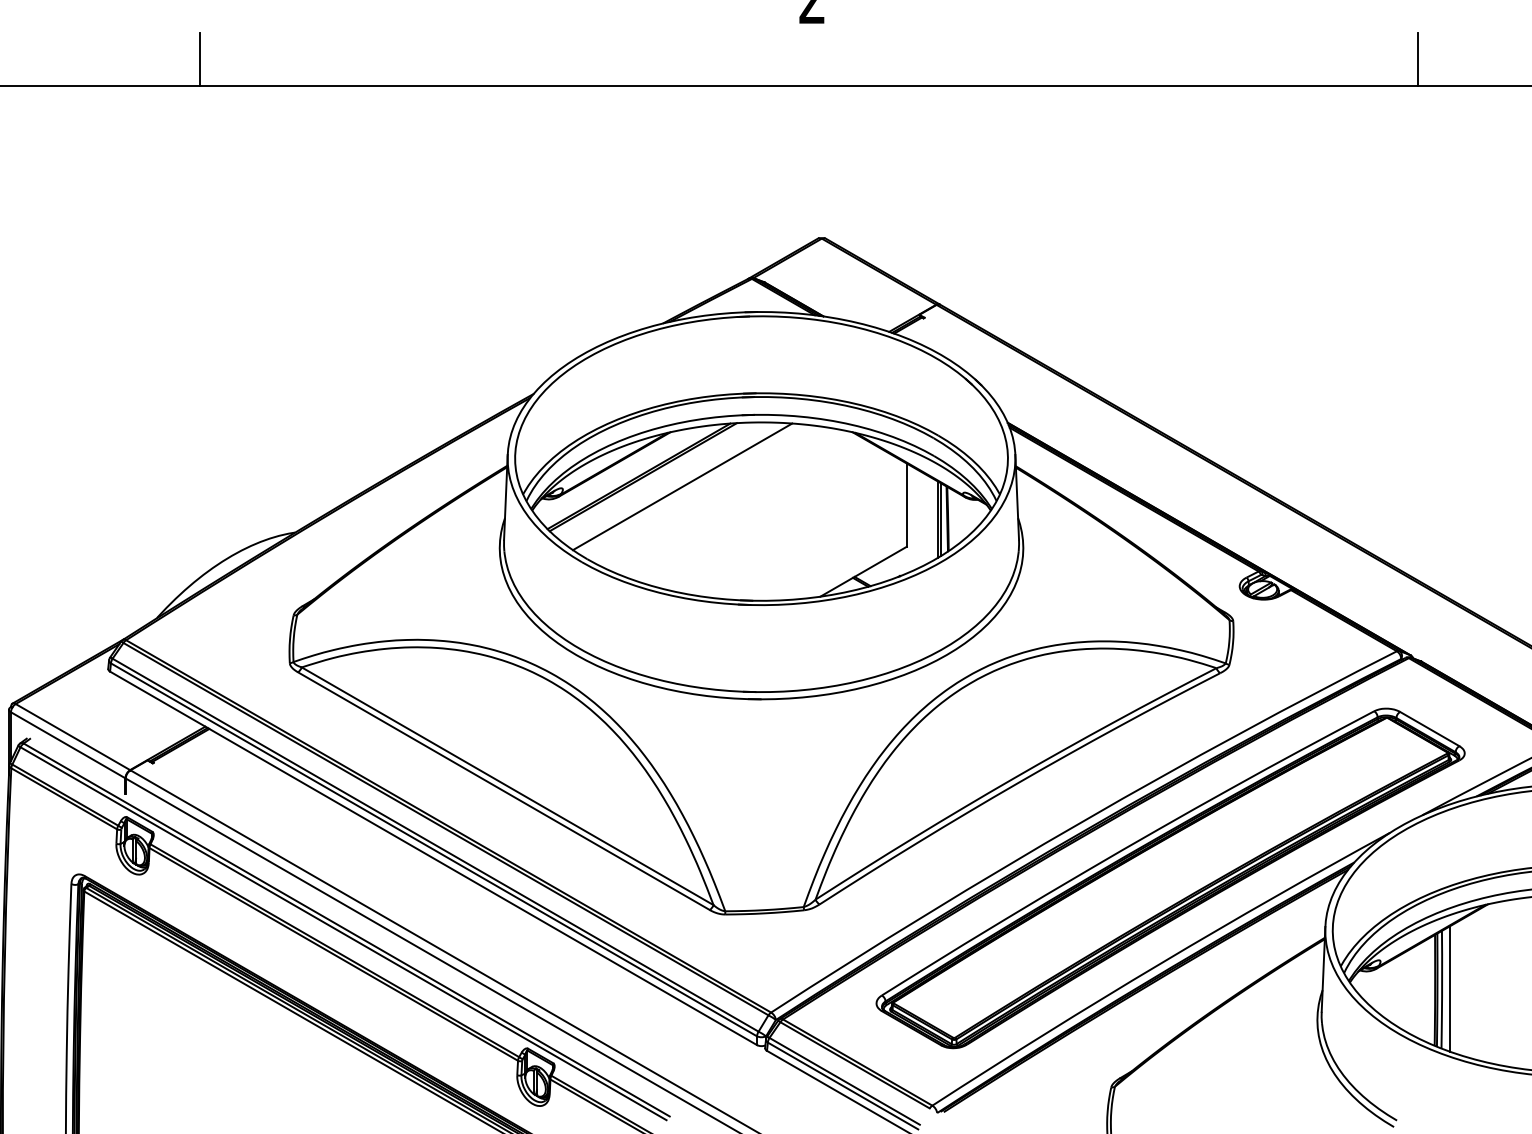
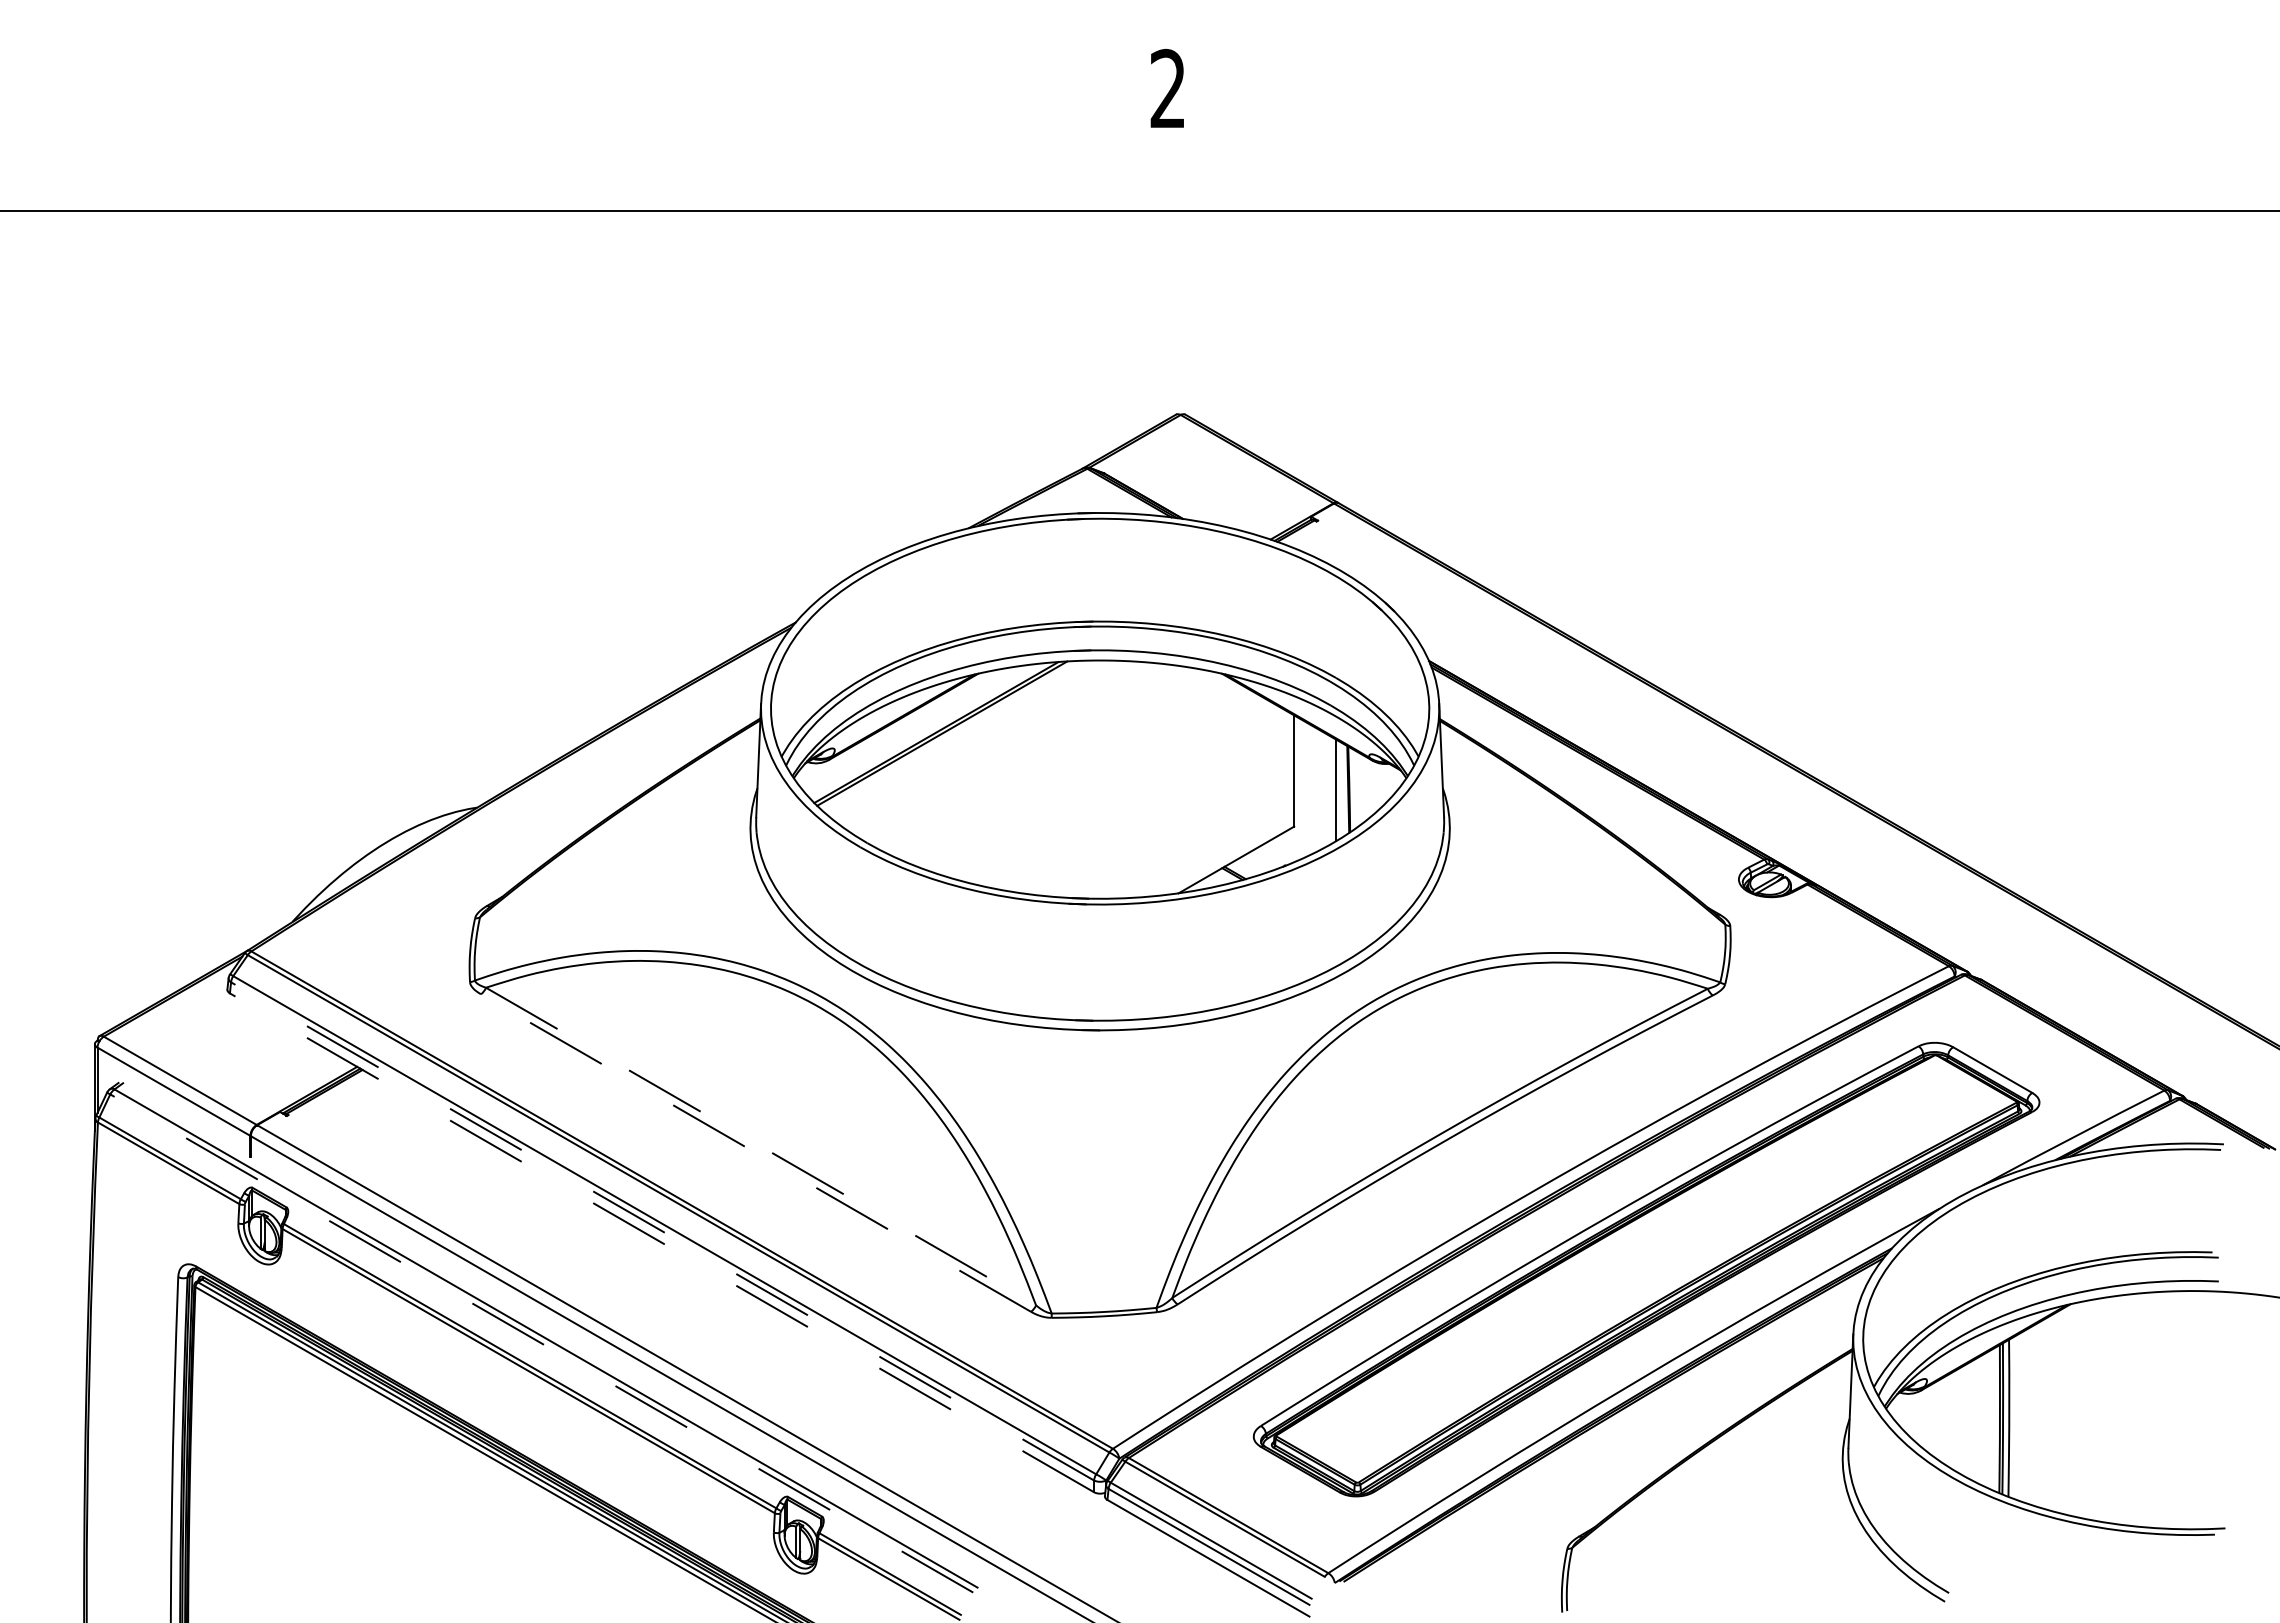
line: (200, 59) -> (350, 175), removed
line: (1417, 59) -> (1976, 175), removed
line: (682, 486) -> (994, 746), removed
line: (940, 519) -> (1339, 790), removed
line: (508, 786) -> (761, 1146), solid -> dashed
line: (503, 791) -> (755, 1153), solid -> dashed
line: (433, 849) -> (662, 1231), solid -> dashed
line: (433, 858) -> (662, 1242), solid -> dashed
line: (343, 933) -> (541, 1343), solid -> dashed
line: (1450, 989) -> (2020, 1417), removed

